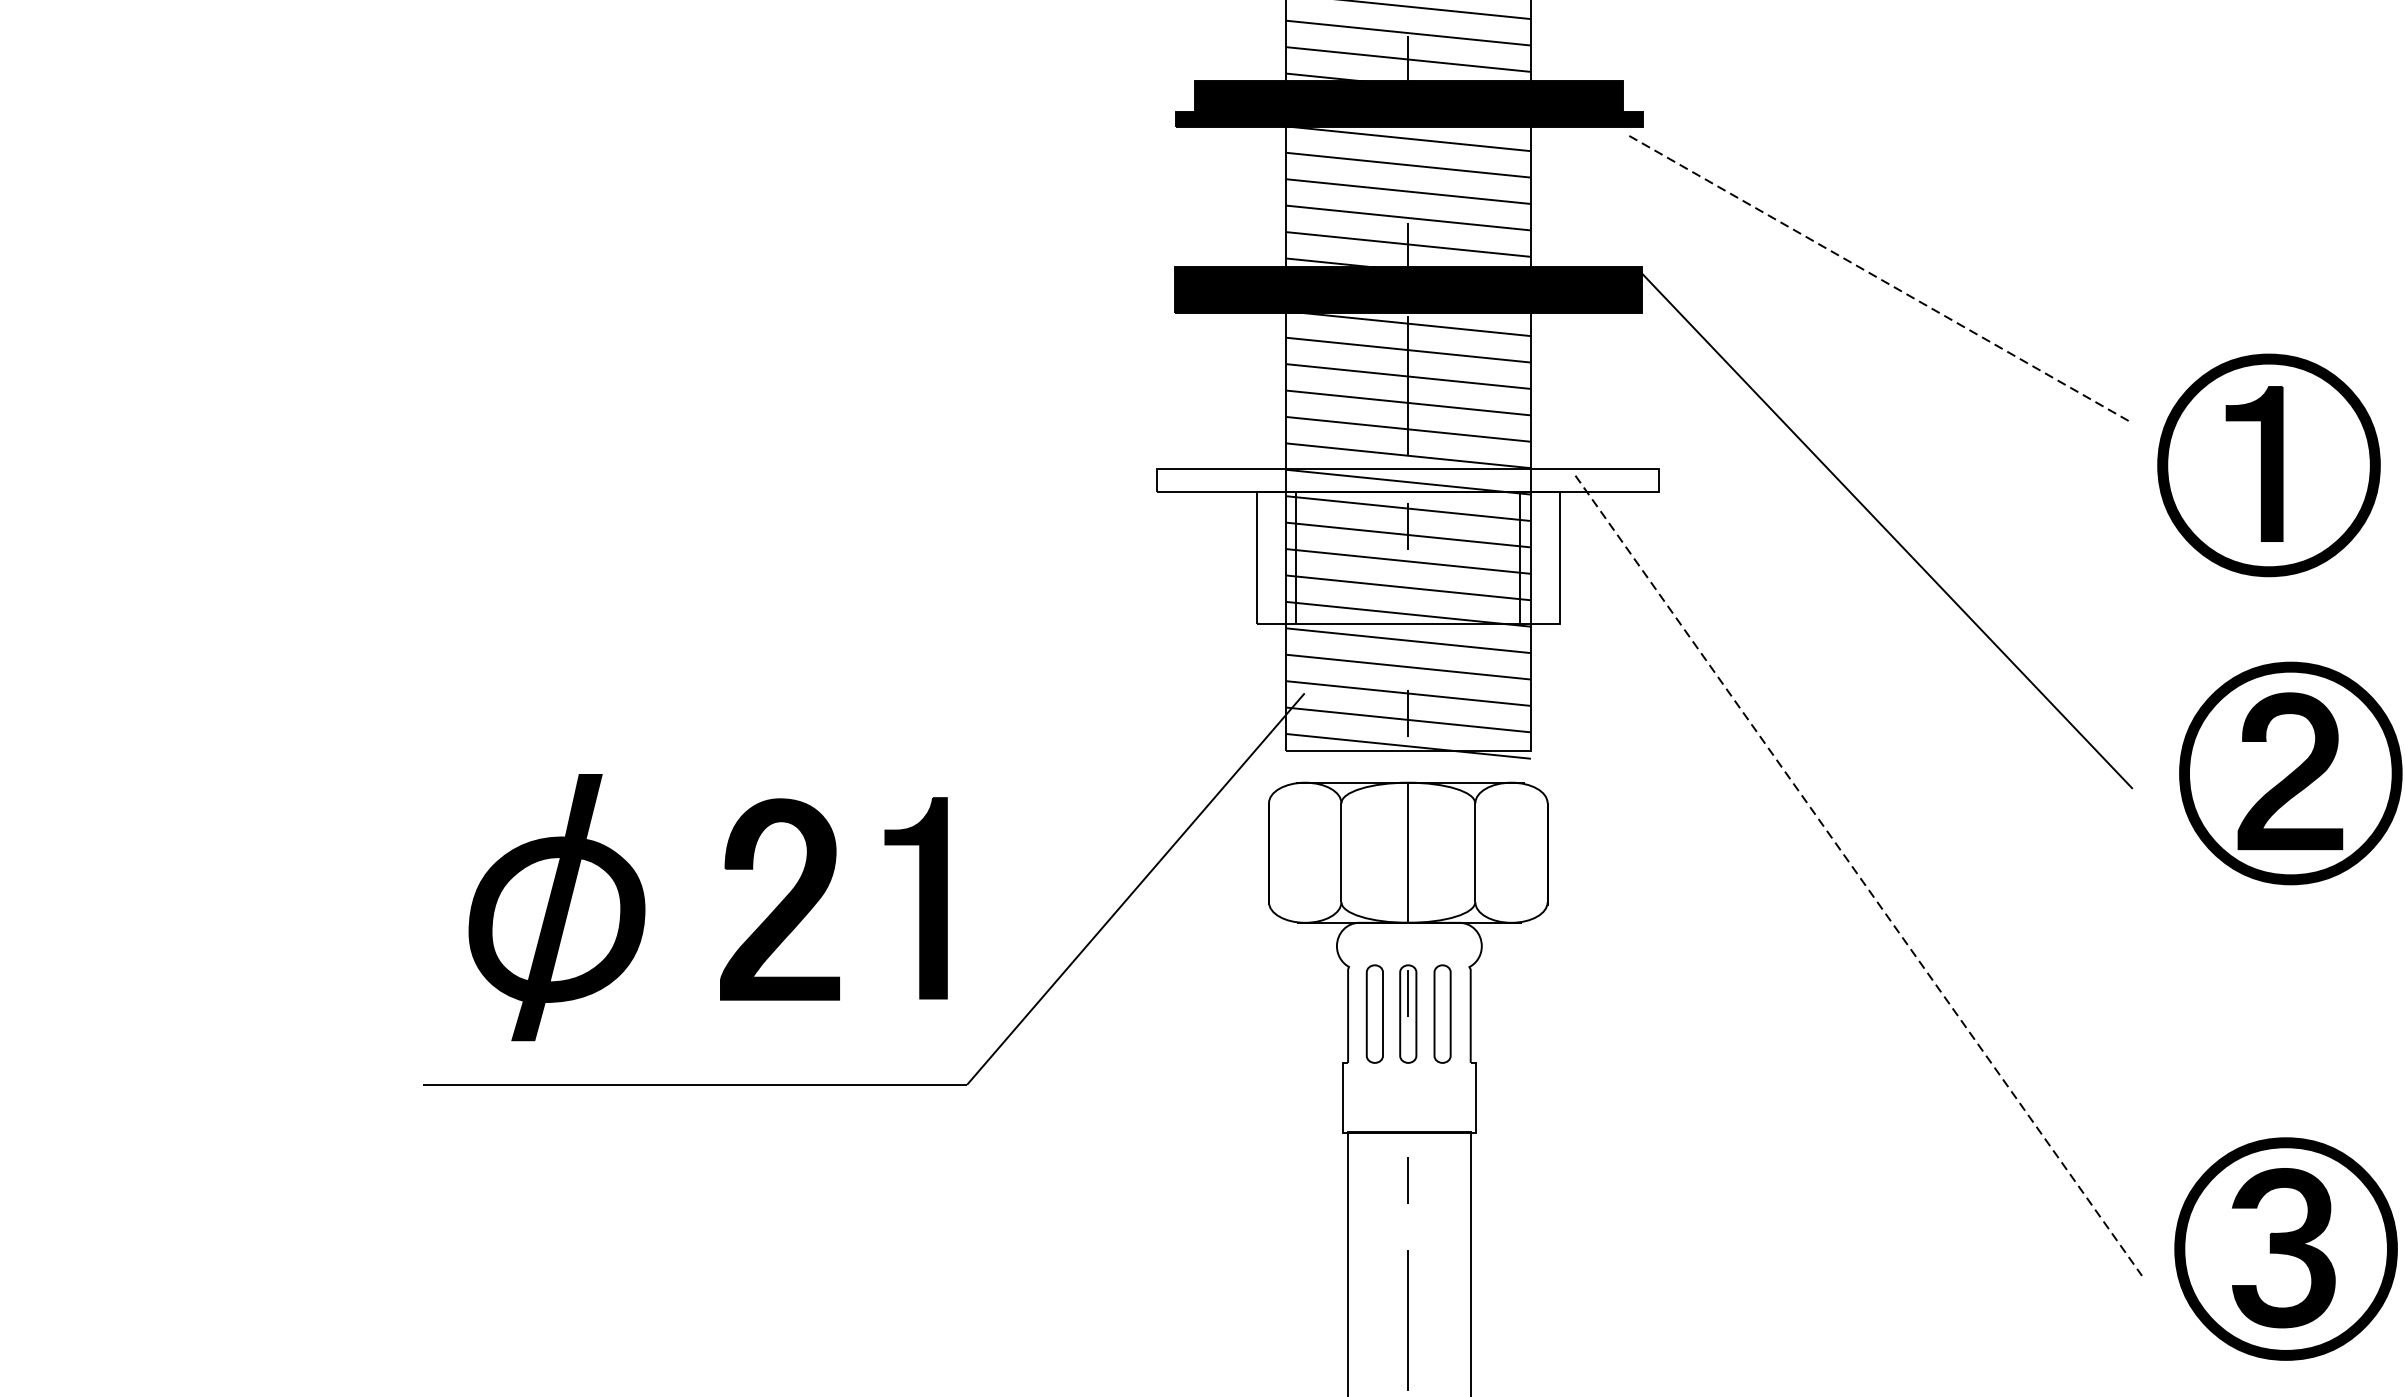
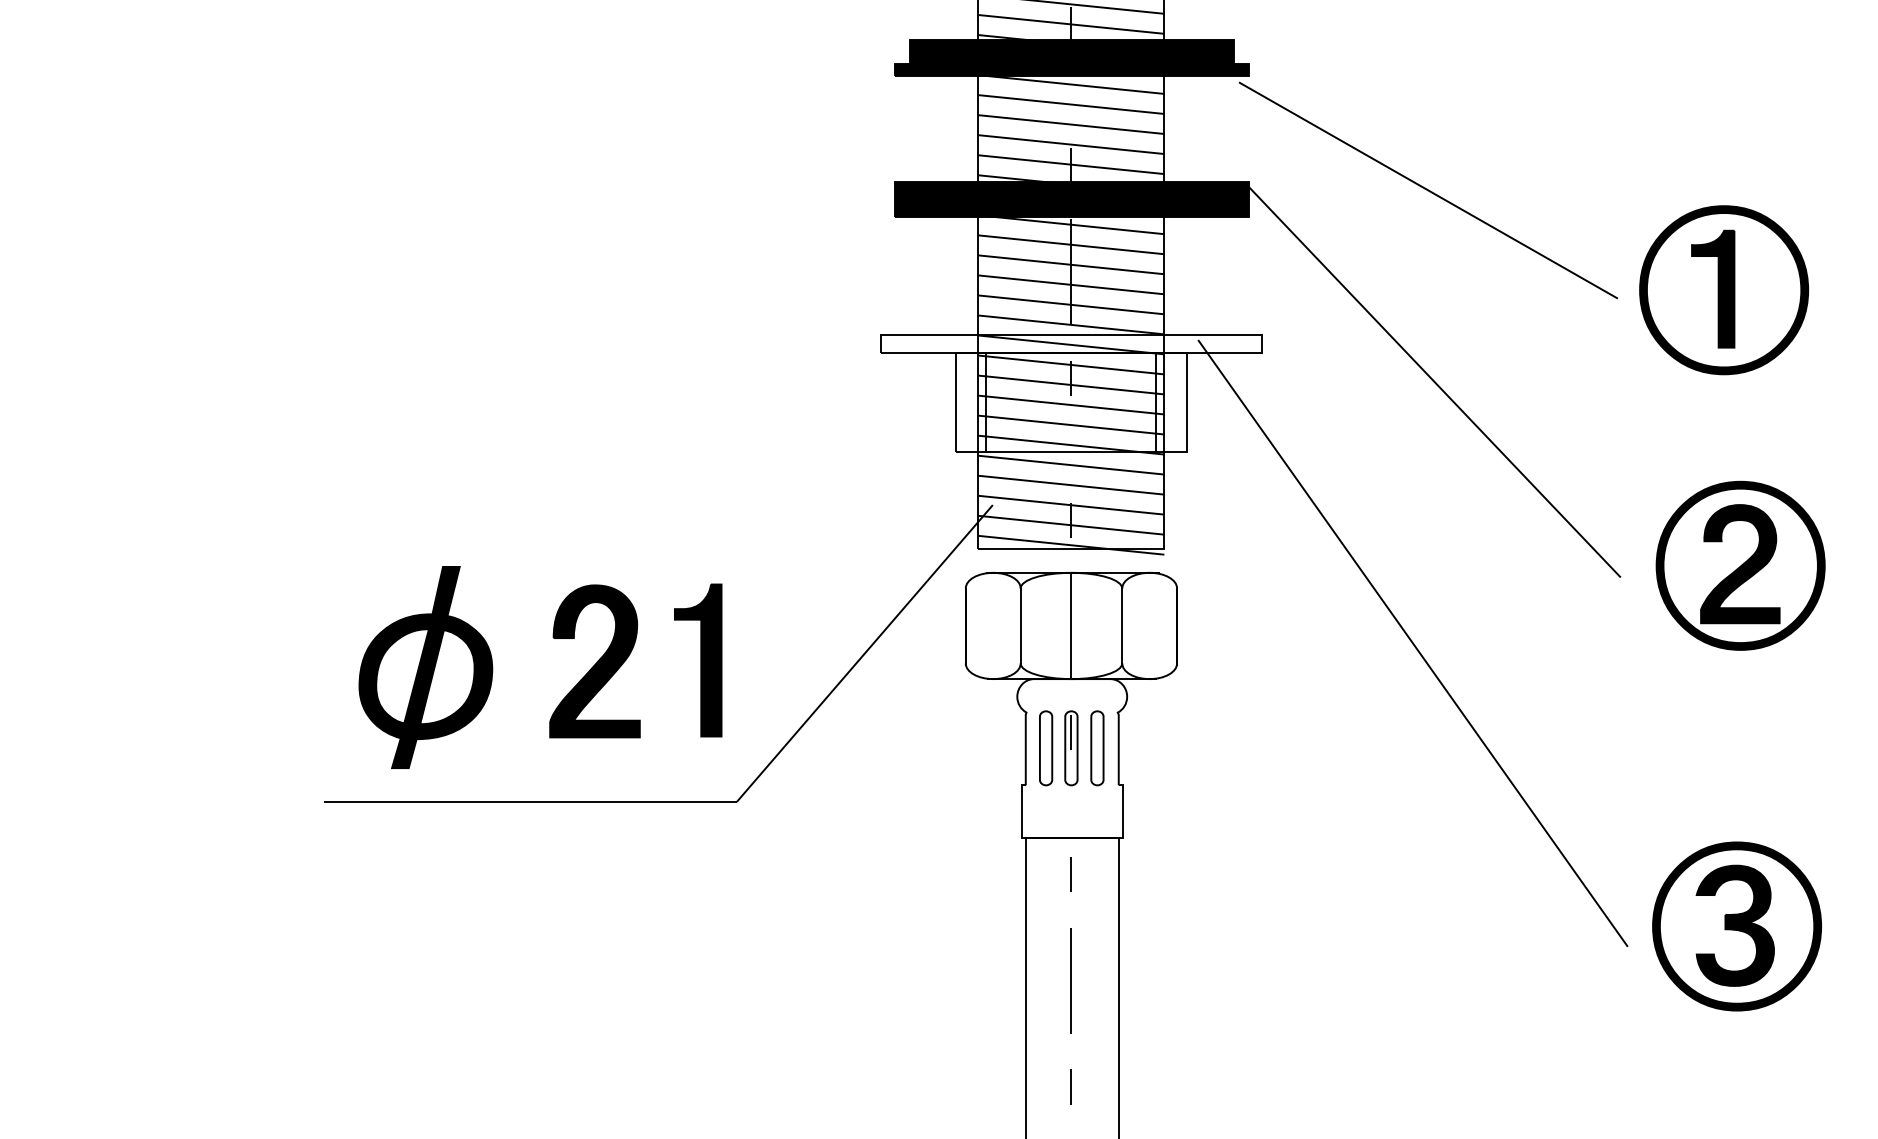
line: (1879, 278) -> (1428, 190), dashed -> solid
part: (2269, 465) -> (1724, 290), moved
line: (1859, 875) -> (1413, 643), dashed -> solid

